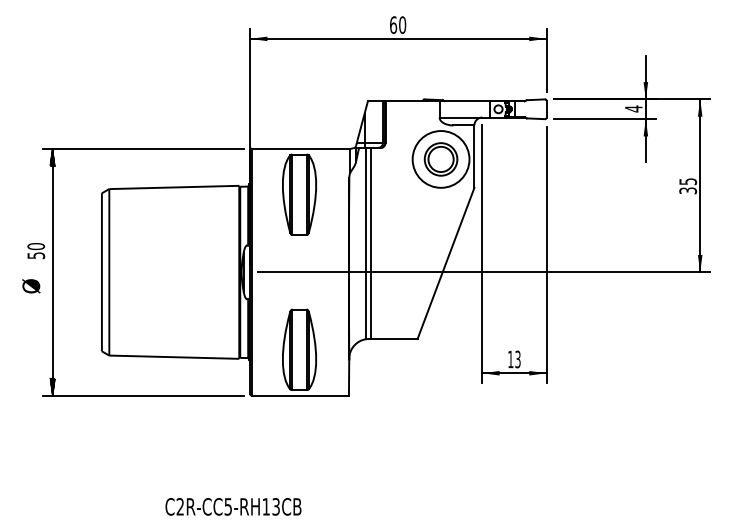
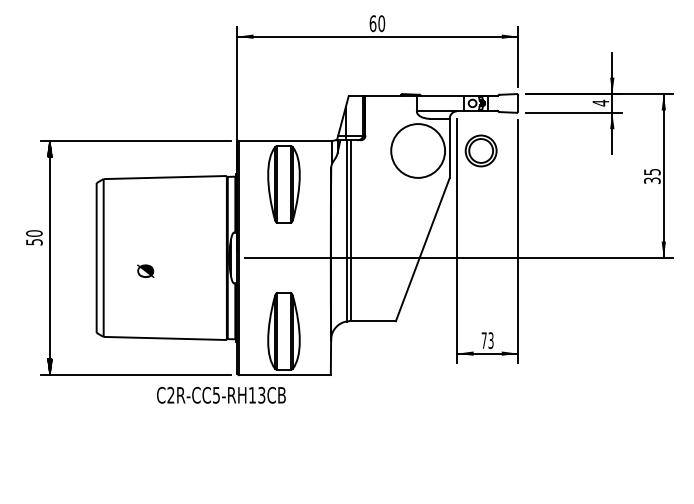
part: (440, 158) -> (480, 150), moved
text: (31, 285) -> (145, 270), moved
text: (509, 359) -> (483, 340), 13 -> 73
text: (233, 505) -> (221, 394), moved

